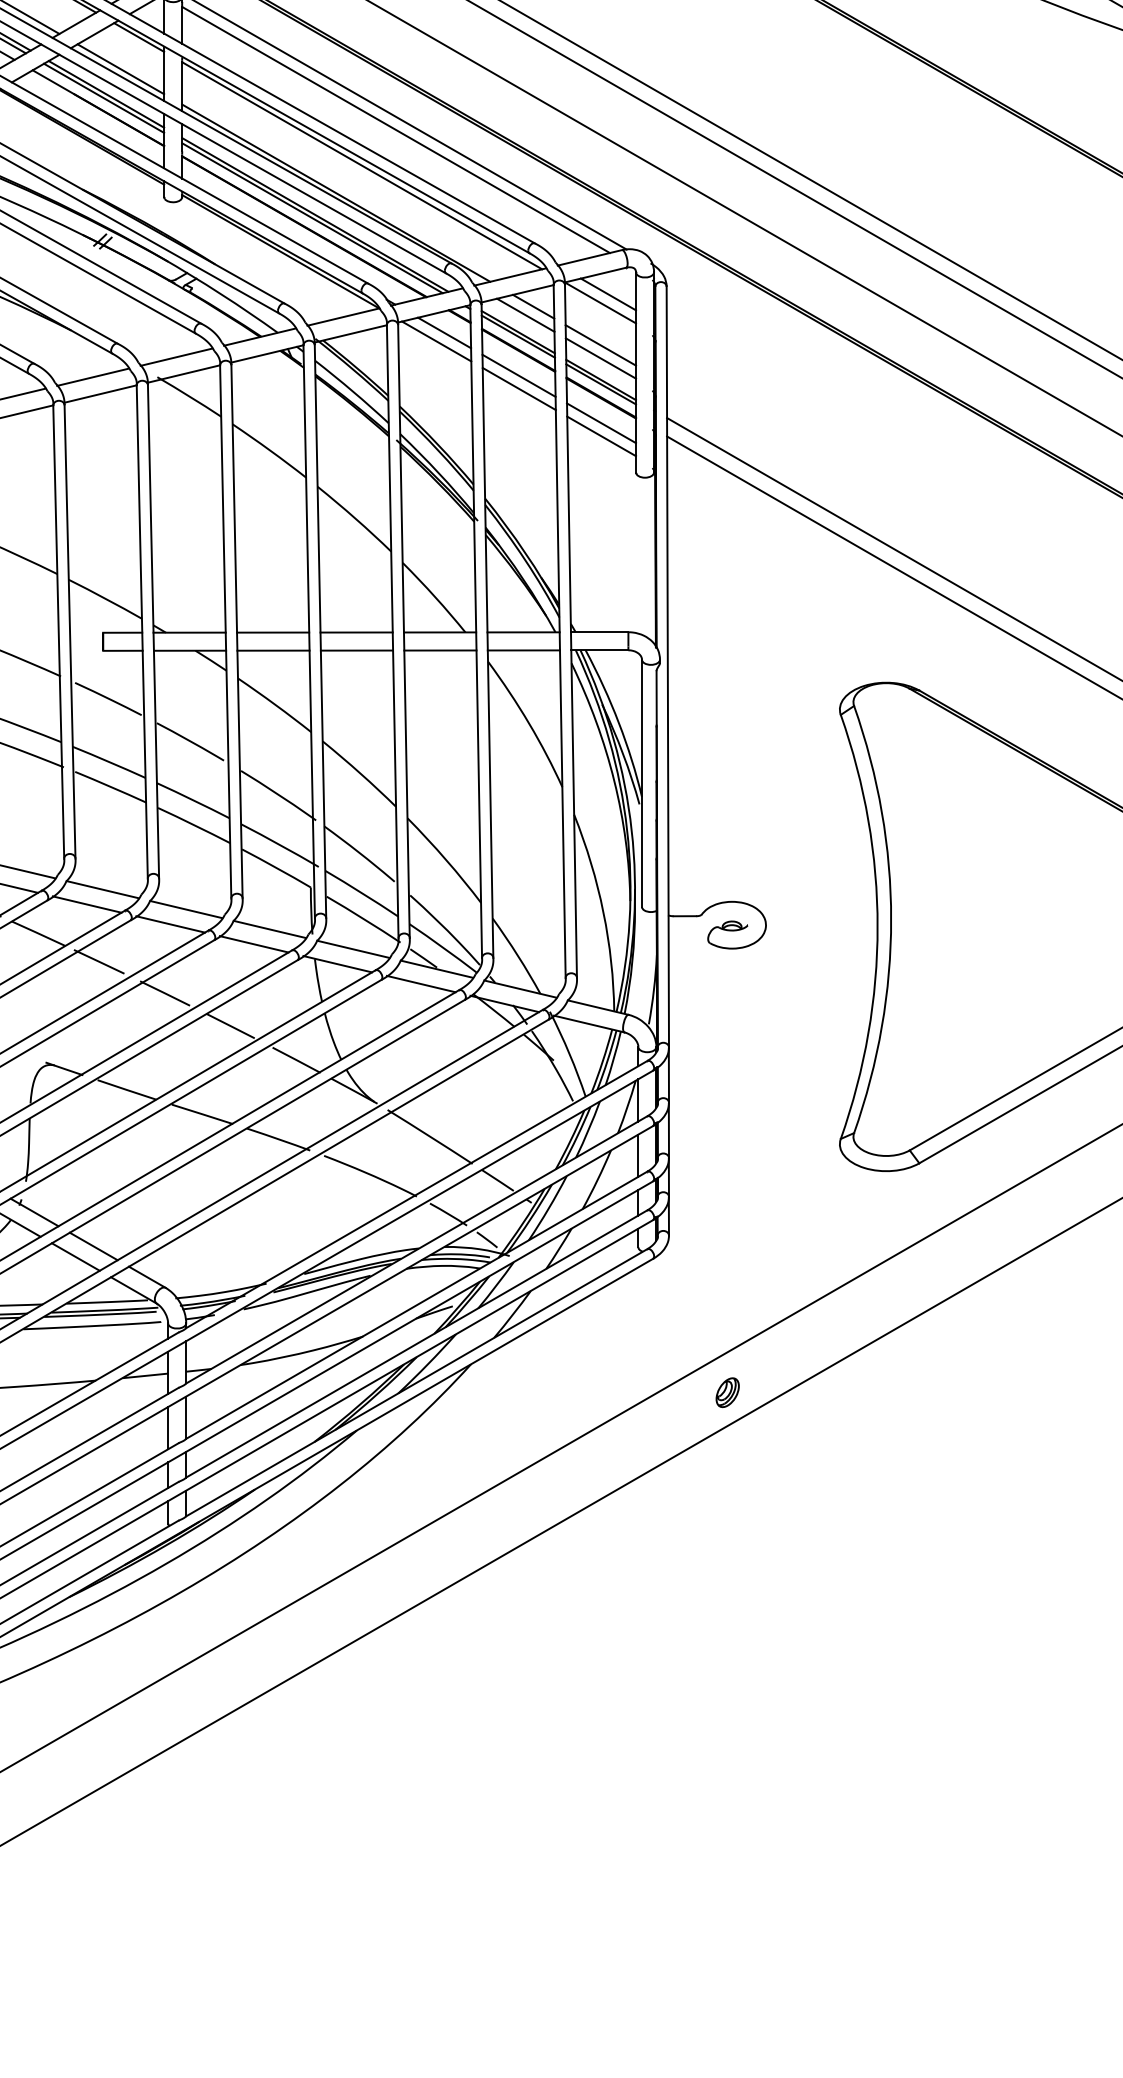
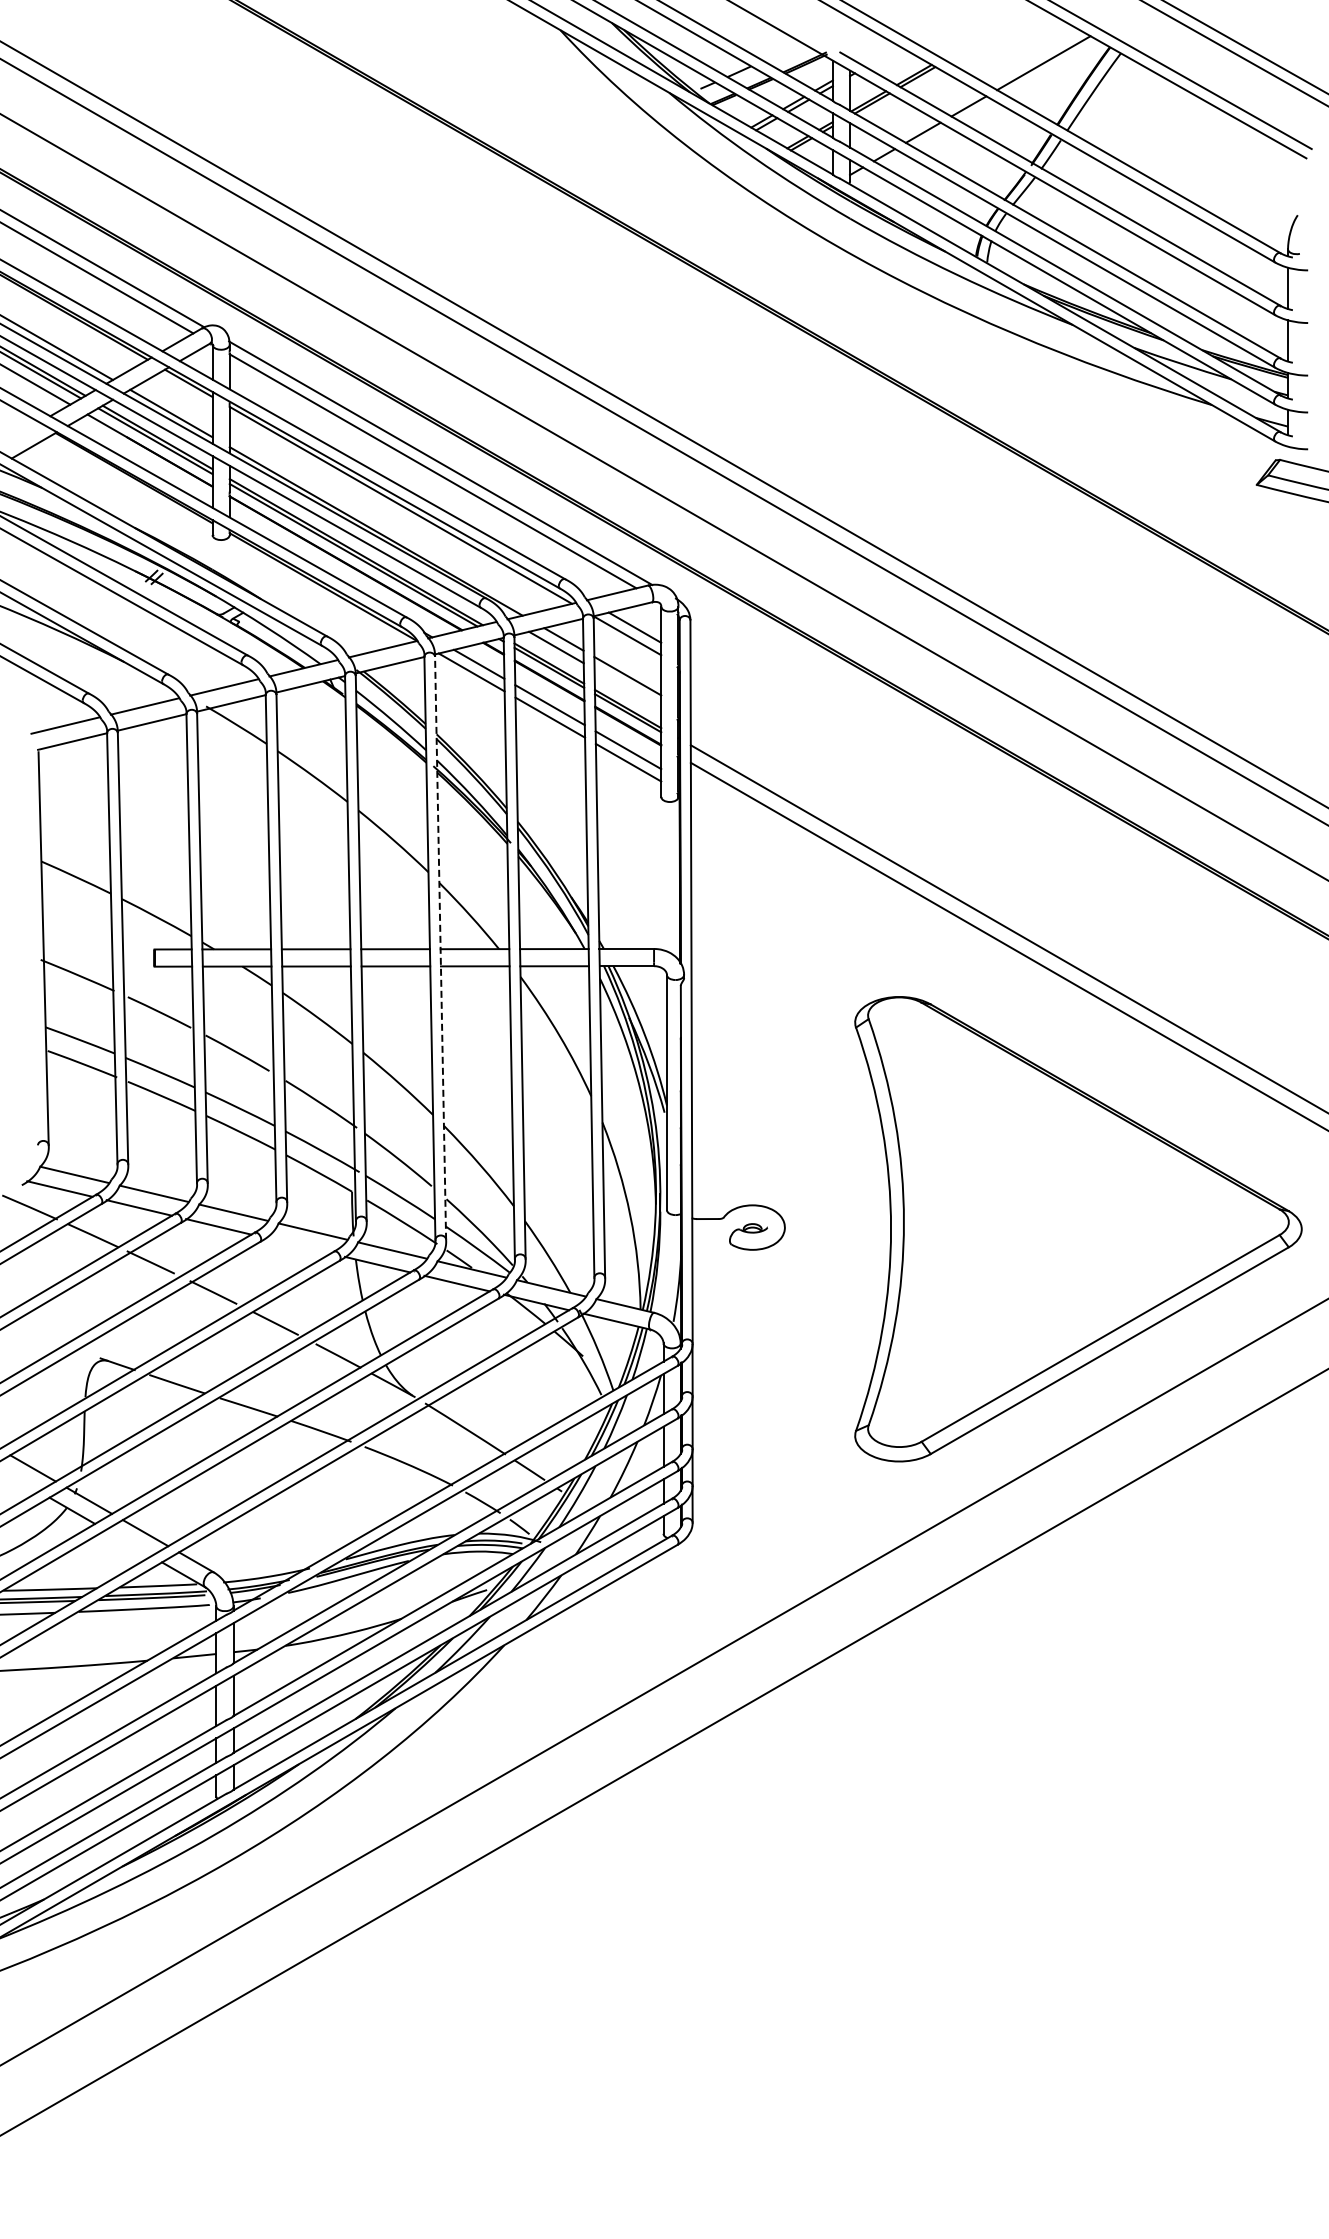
line: (600, 358) -> (627, 688), removed
line: (403, 631) -> (440, 948), solid -> dashed
line: (253, 944) -> (297, 1245), removed
line: (75, 1257) -> (128, 1543), removed
part: (727, 1391) -> (748, 1671), removed

